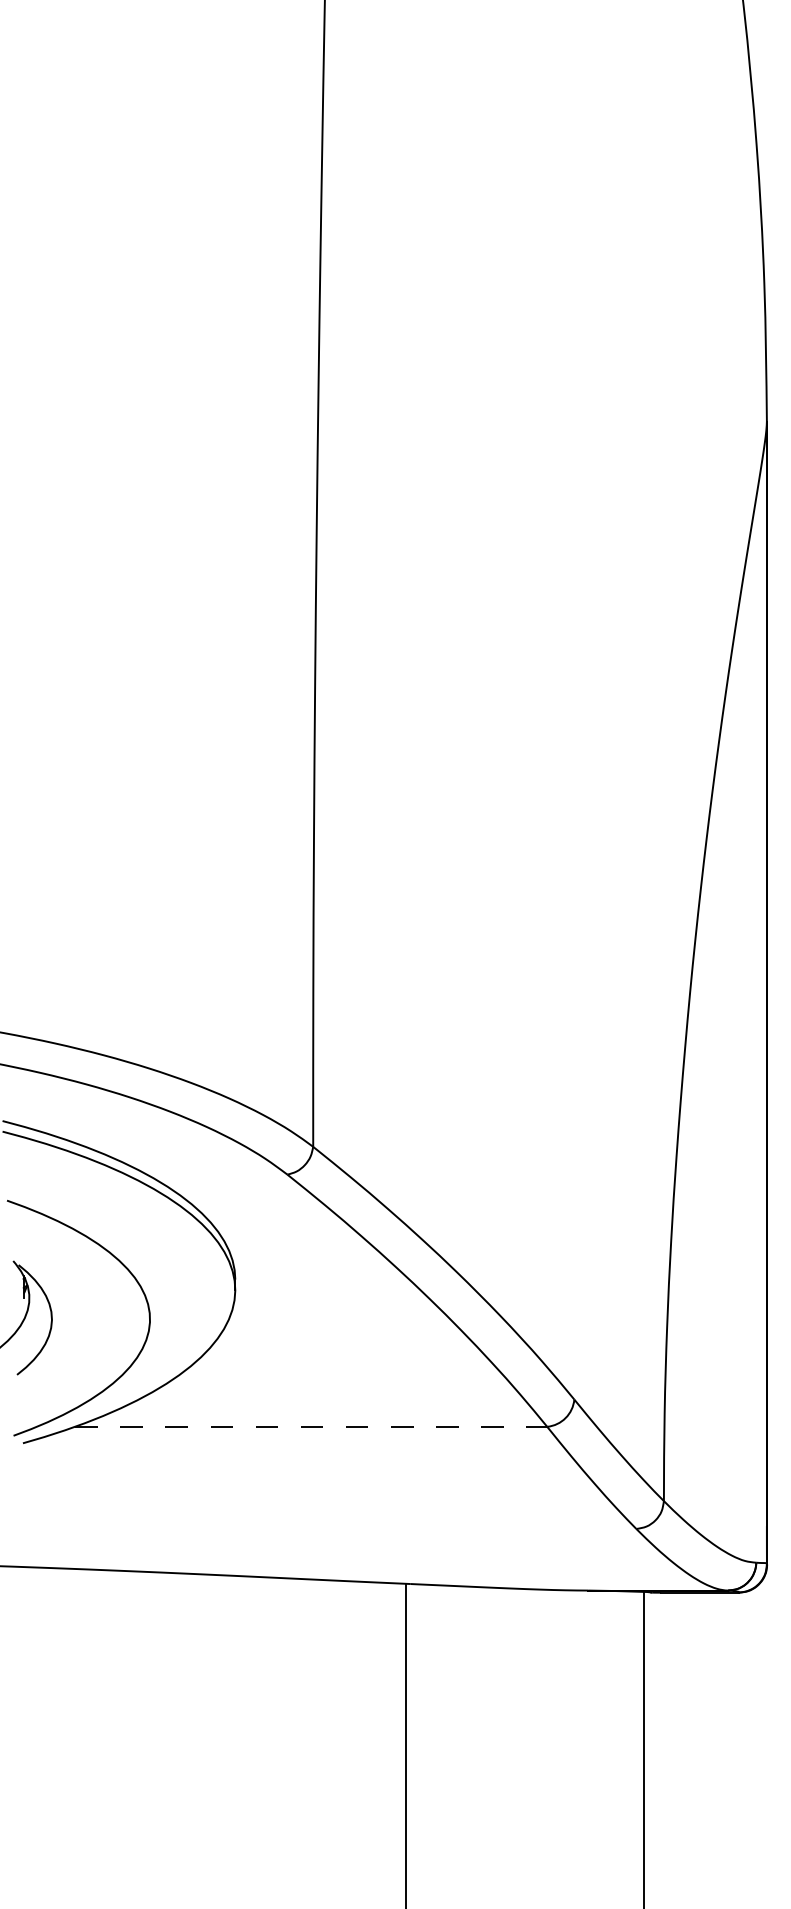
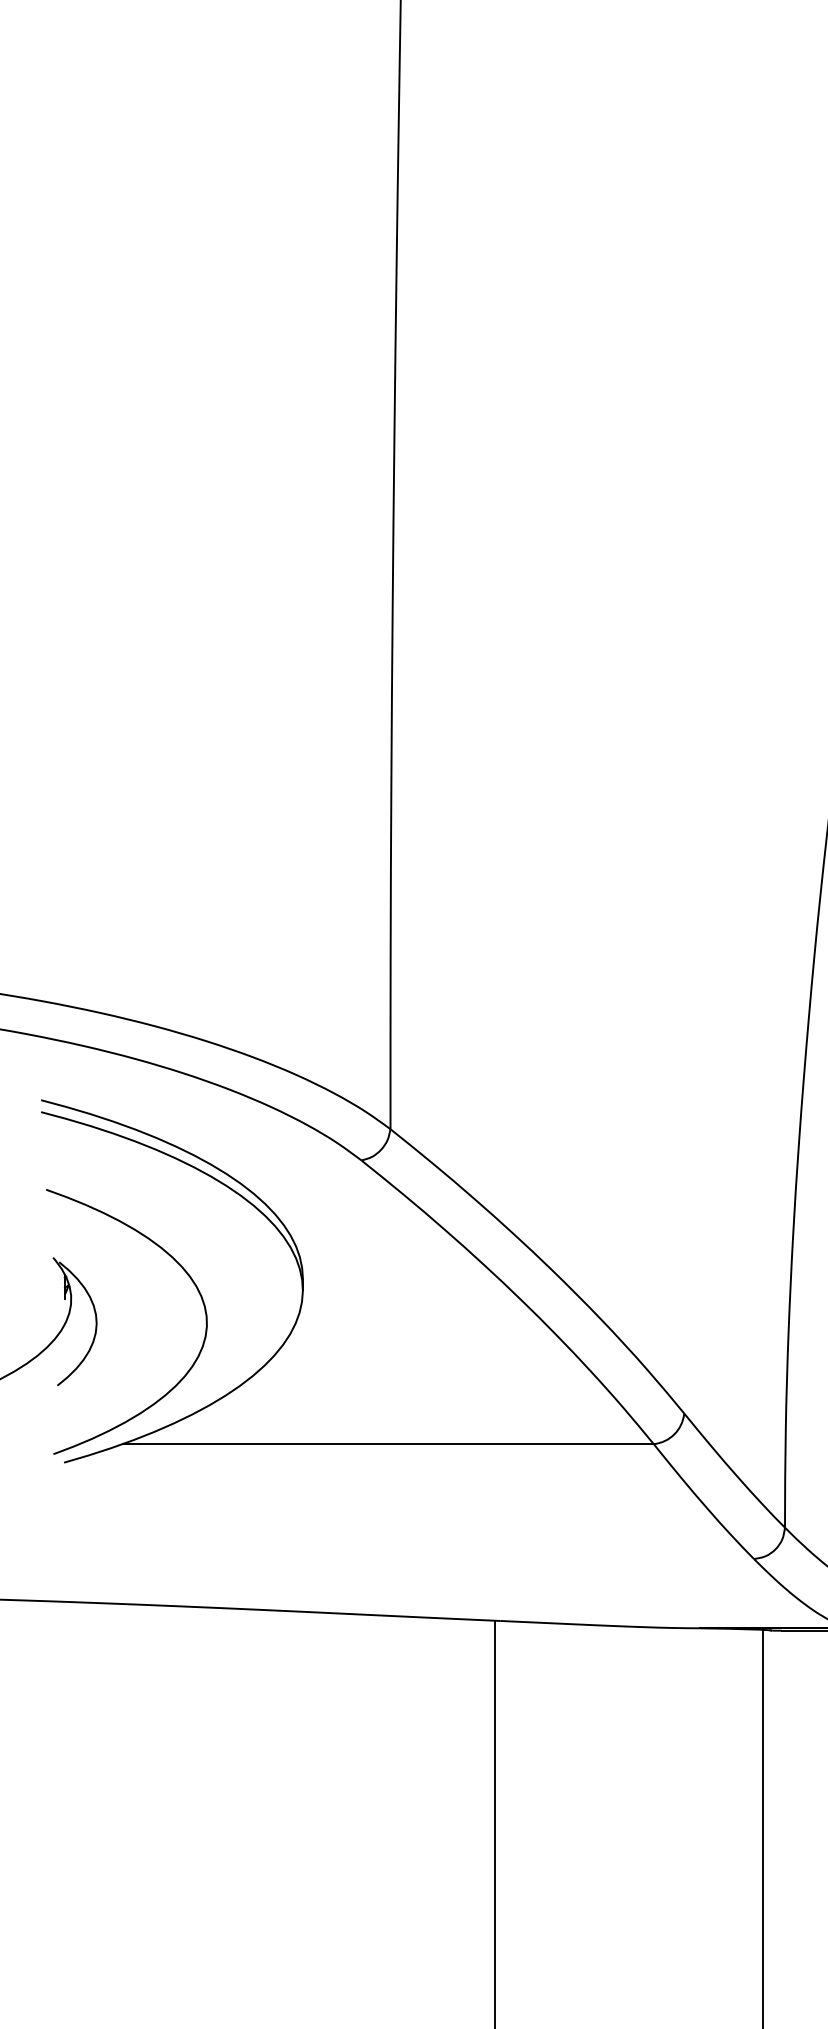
line: (311, 1426) -> (388, 1443), dashed -> solid

